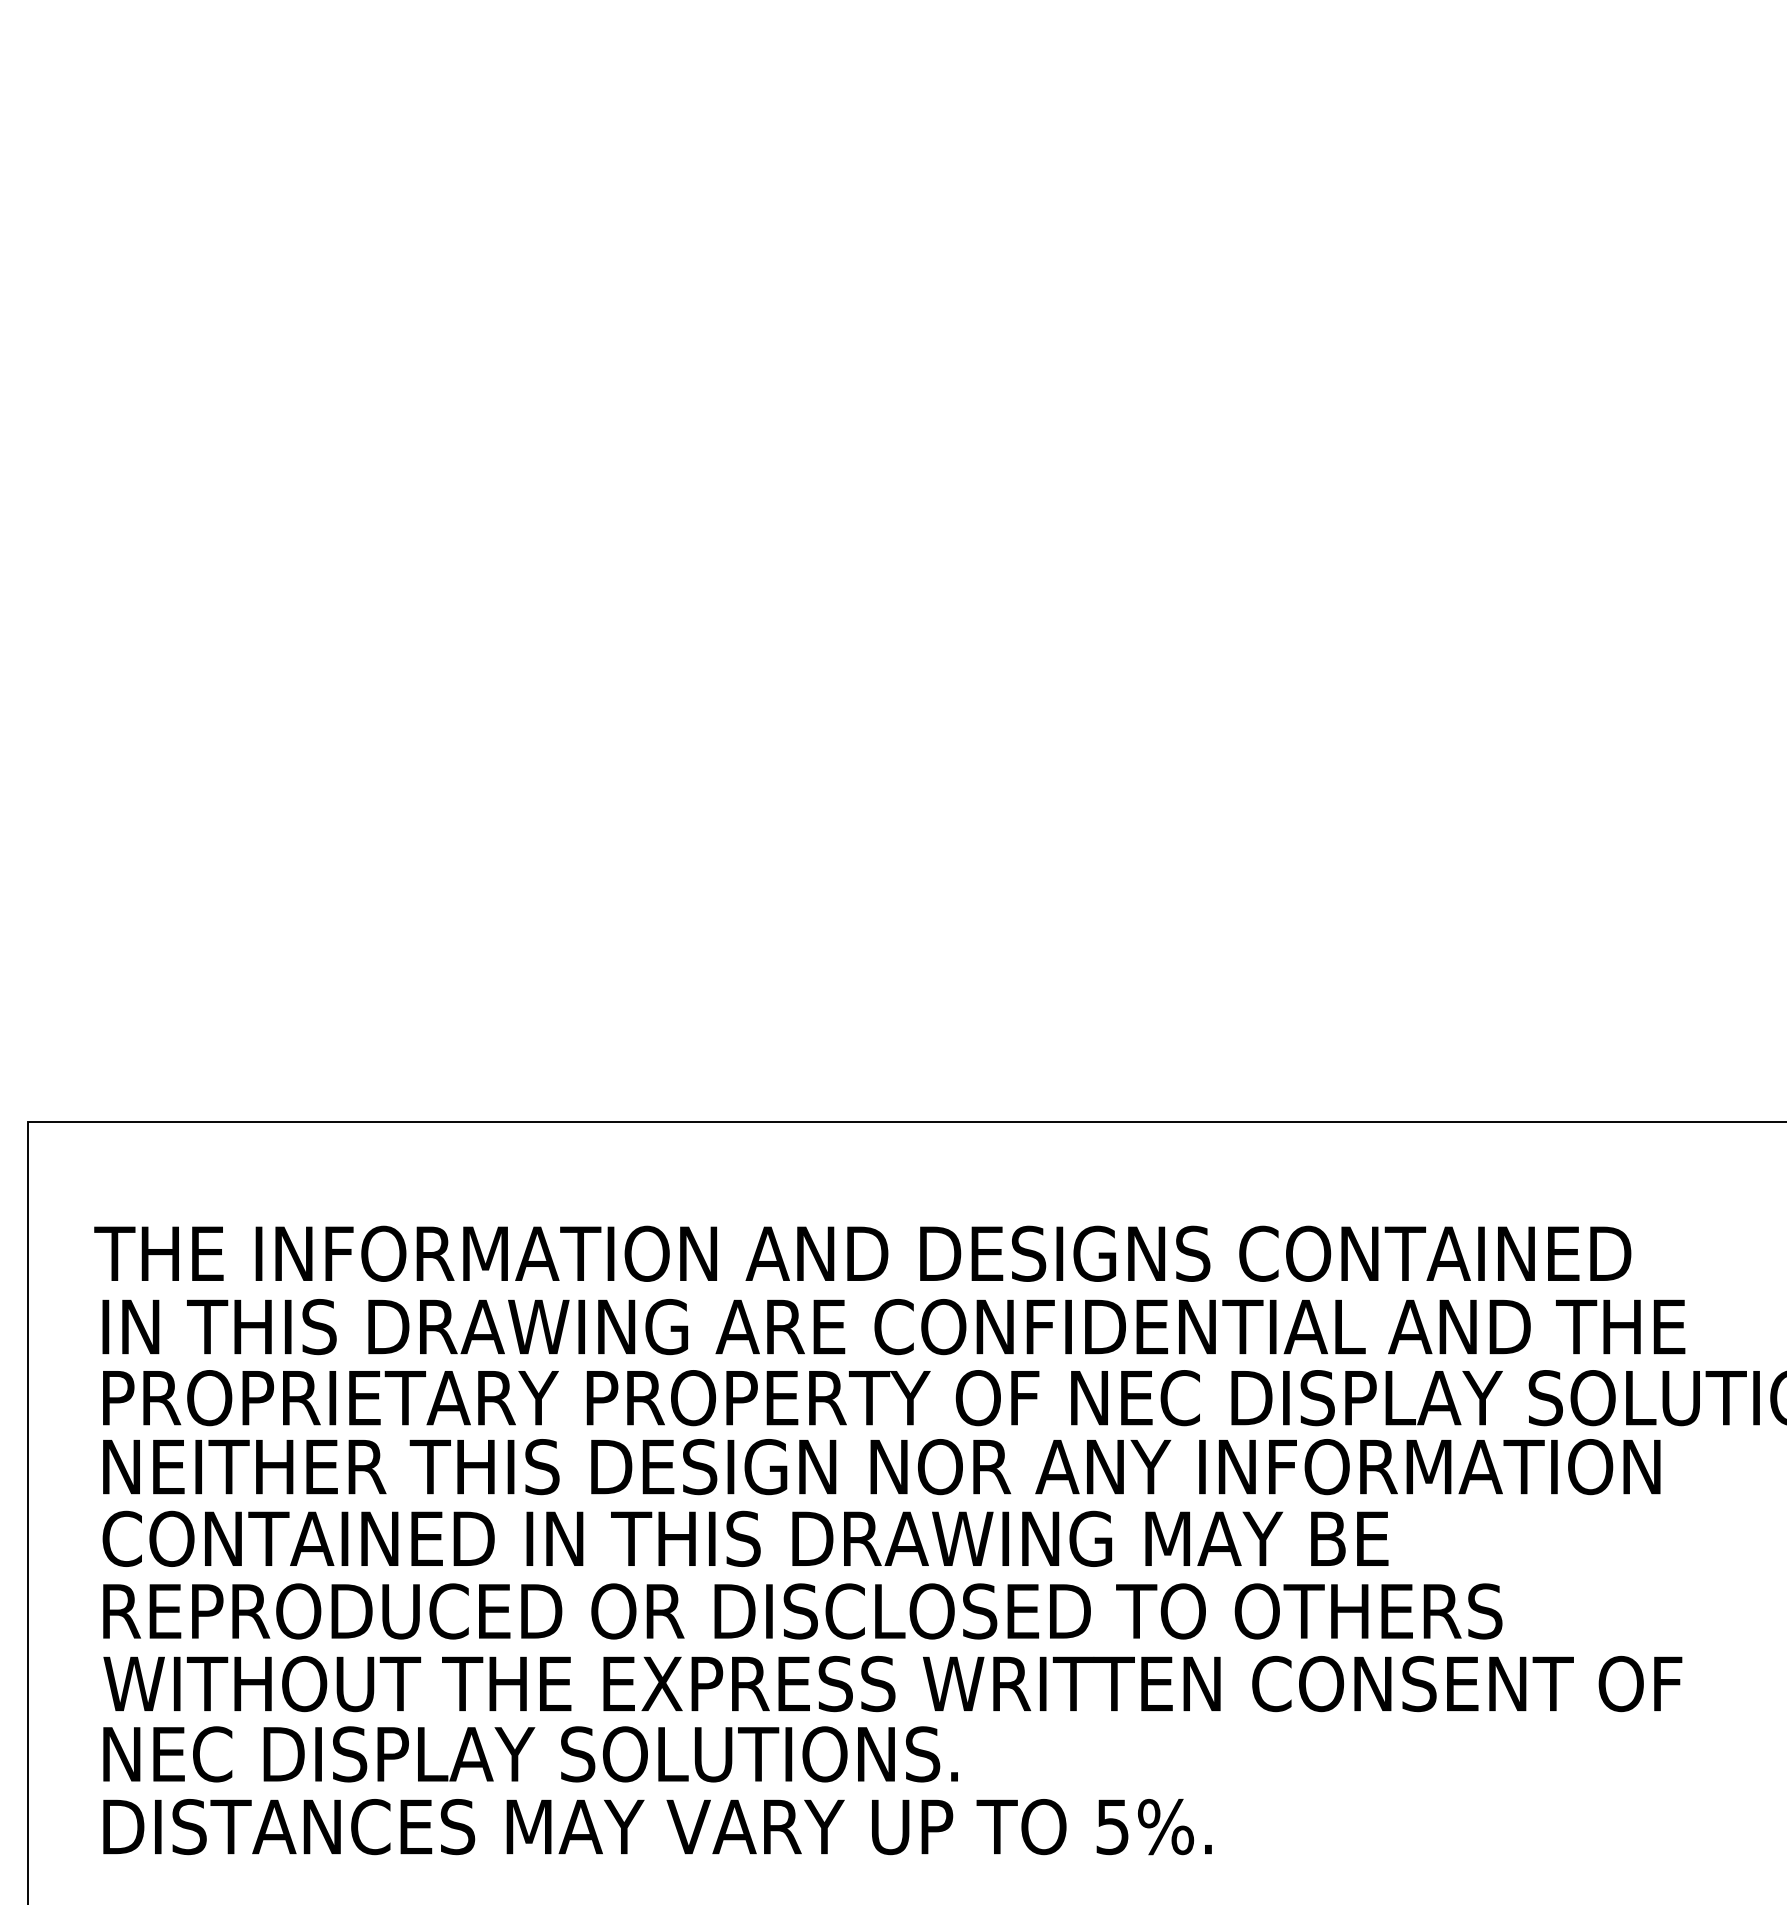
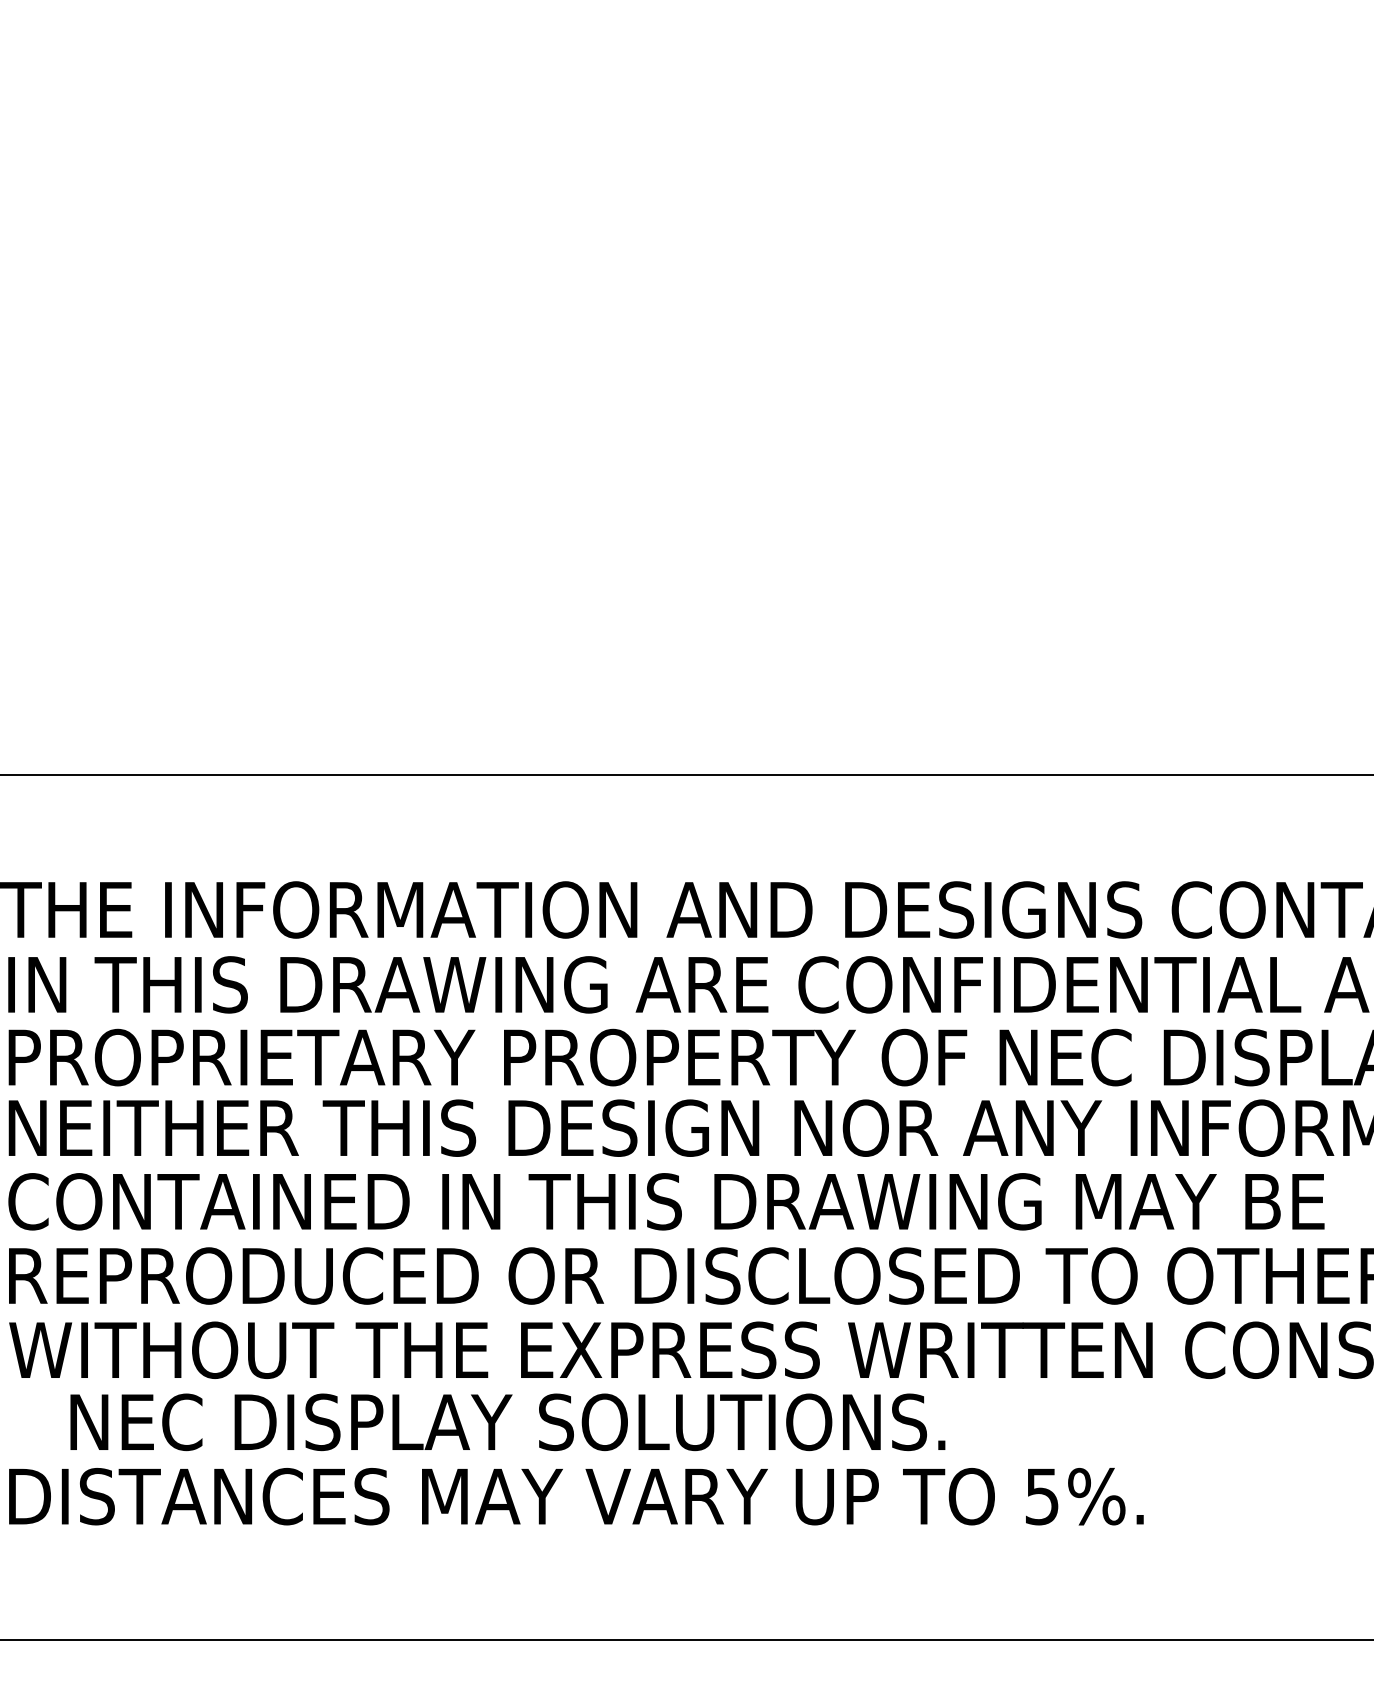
text: (530, 1754) -> (507, 1422), moved

